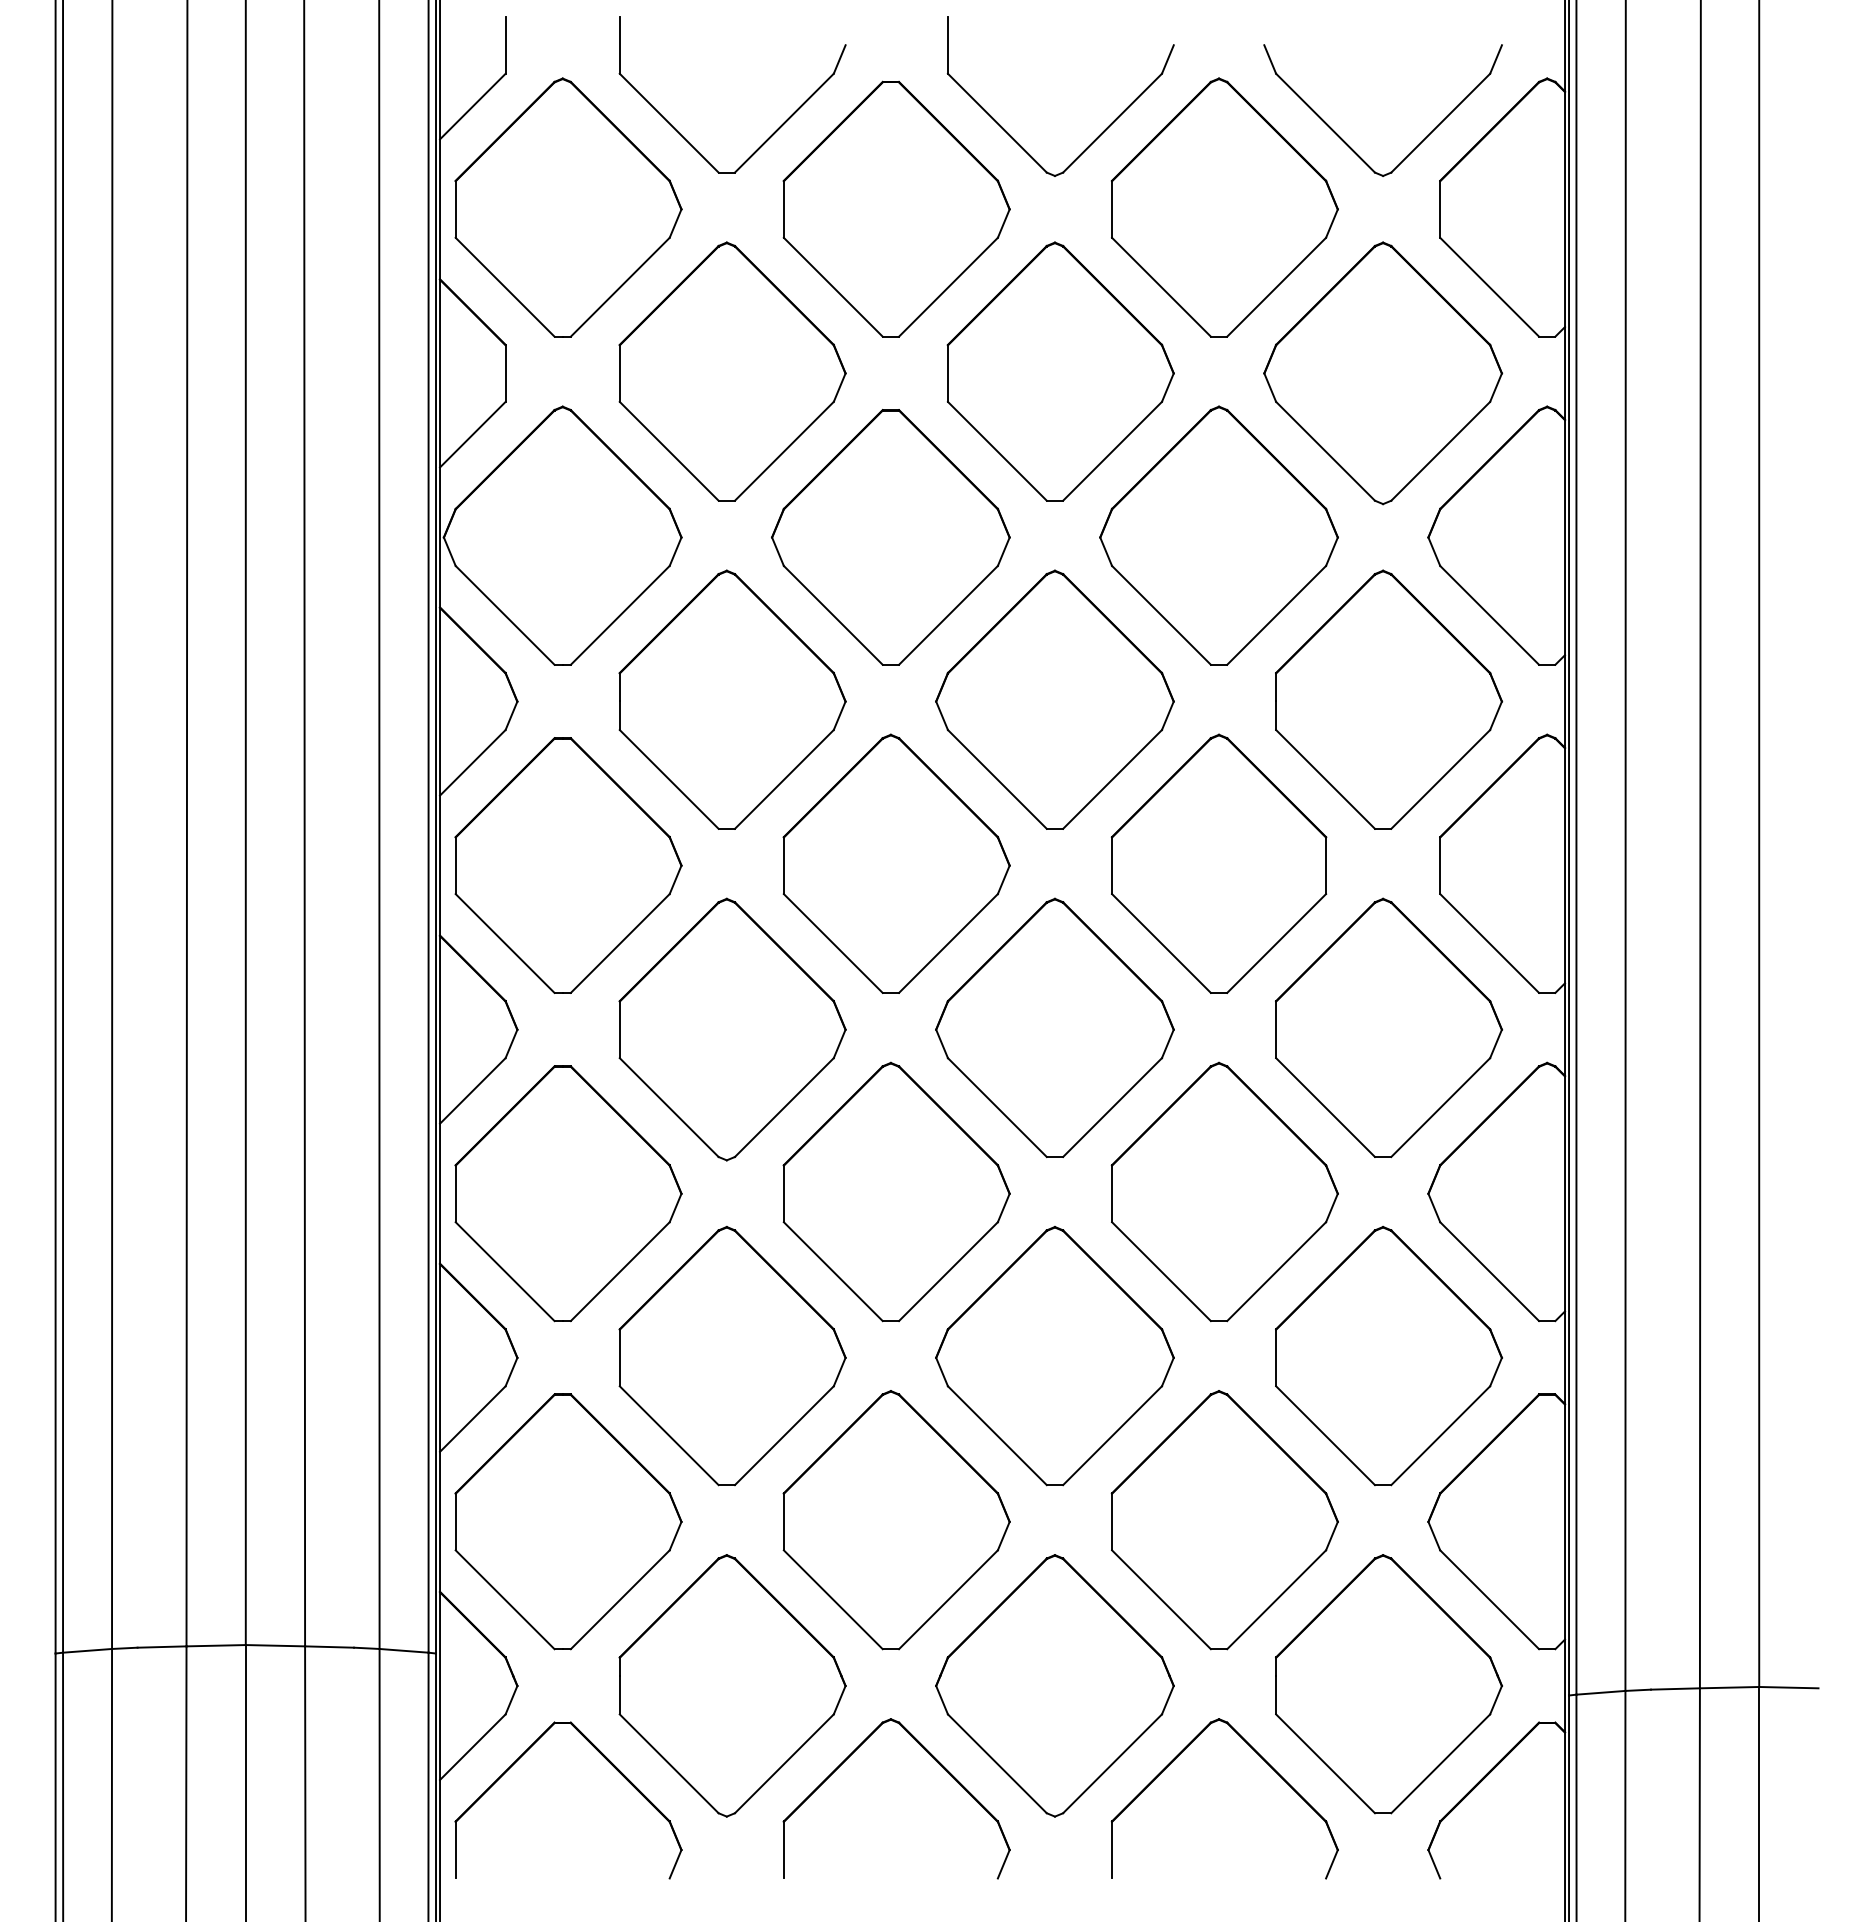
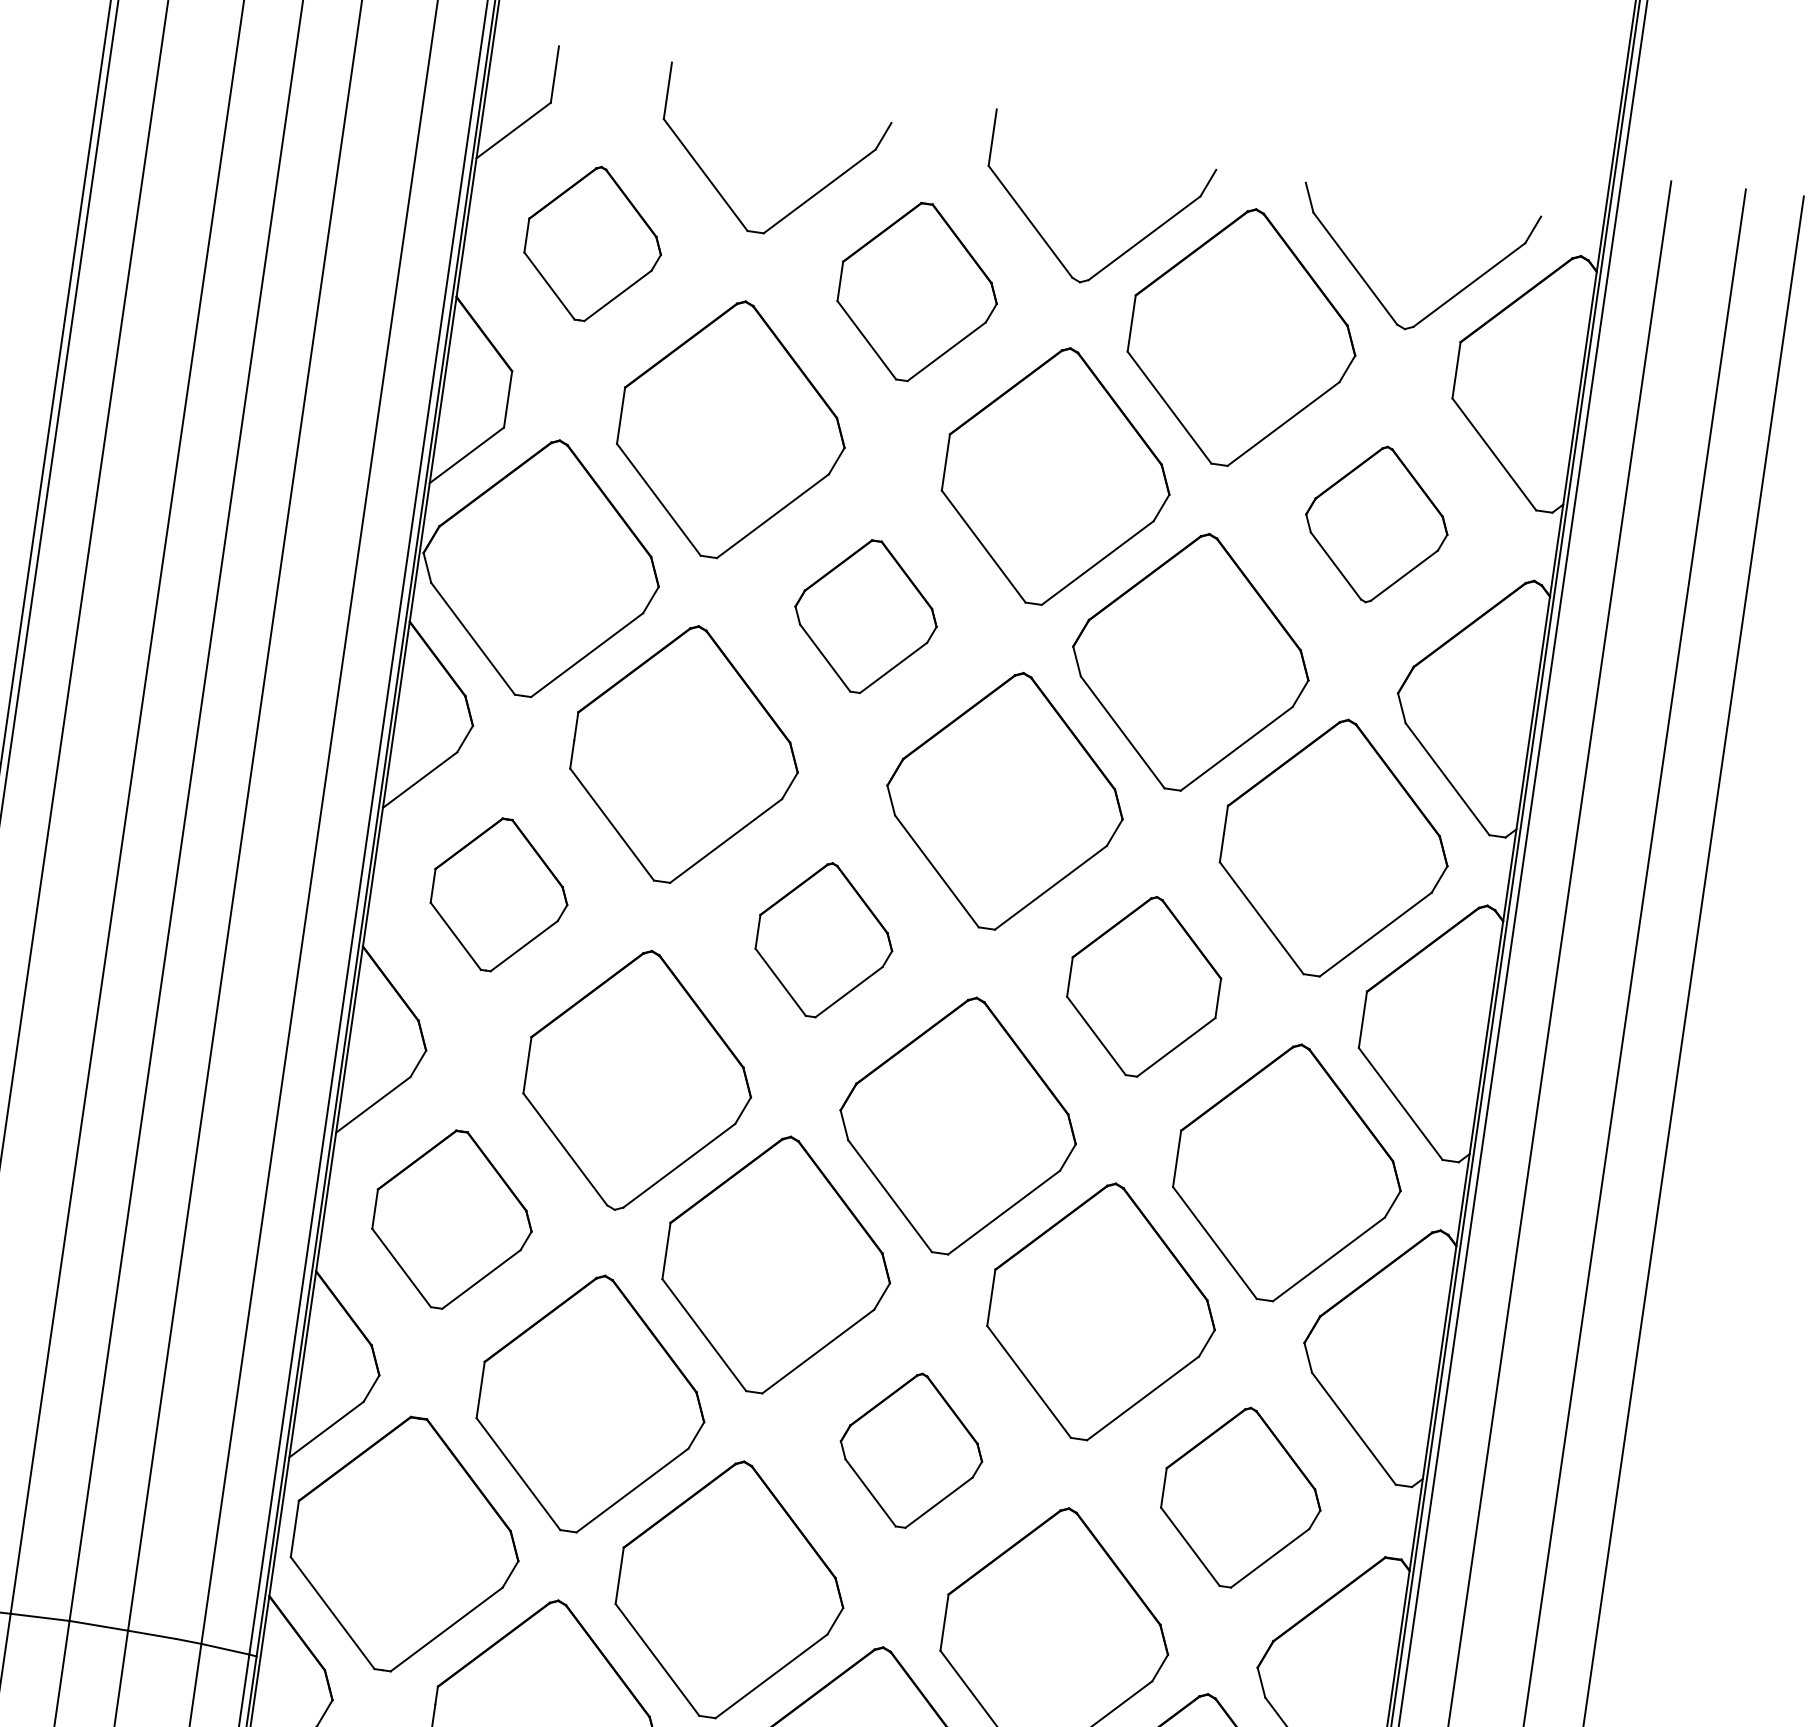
part: (568, 207) -> (594, 244), size x0.6
part: (896, 208) -> (918, 291), size x0.7
part: (1383, 373) -> (1376, 524), size x0.6
part: (890, 537) -> (865, 616), size x0.6
part: (896, 863) -> (825, 940), size x0.6
part: (1218, 863) -> (1143, 986), size x0.7
part: (568, 865) -> (500, 895), size x0.6
part: (568, 1193) -> (453, 1220), size x0.7
part: (1388, 1355) -> (1241, 1497), size x0.7
part: (1054, 1356) -> (911, 1450), size x0.6

